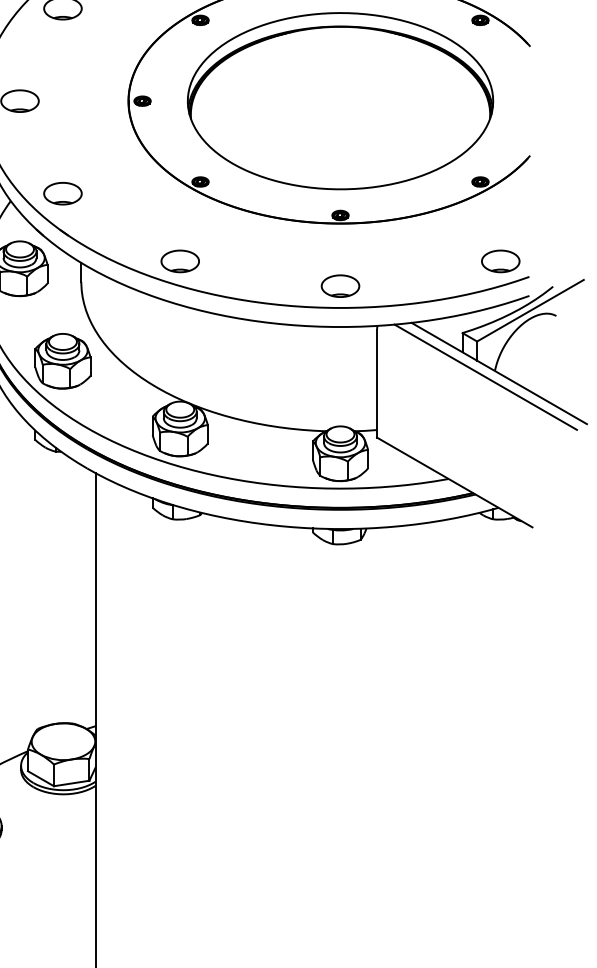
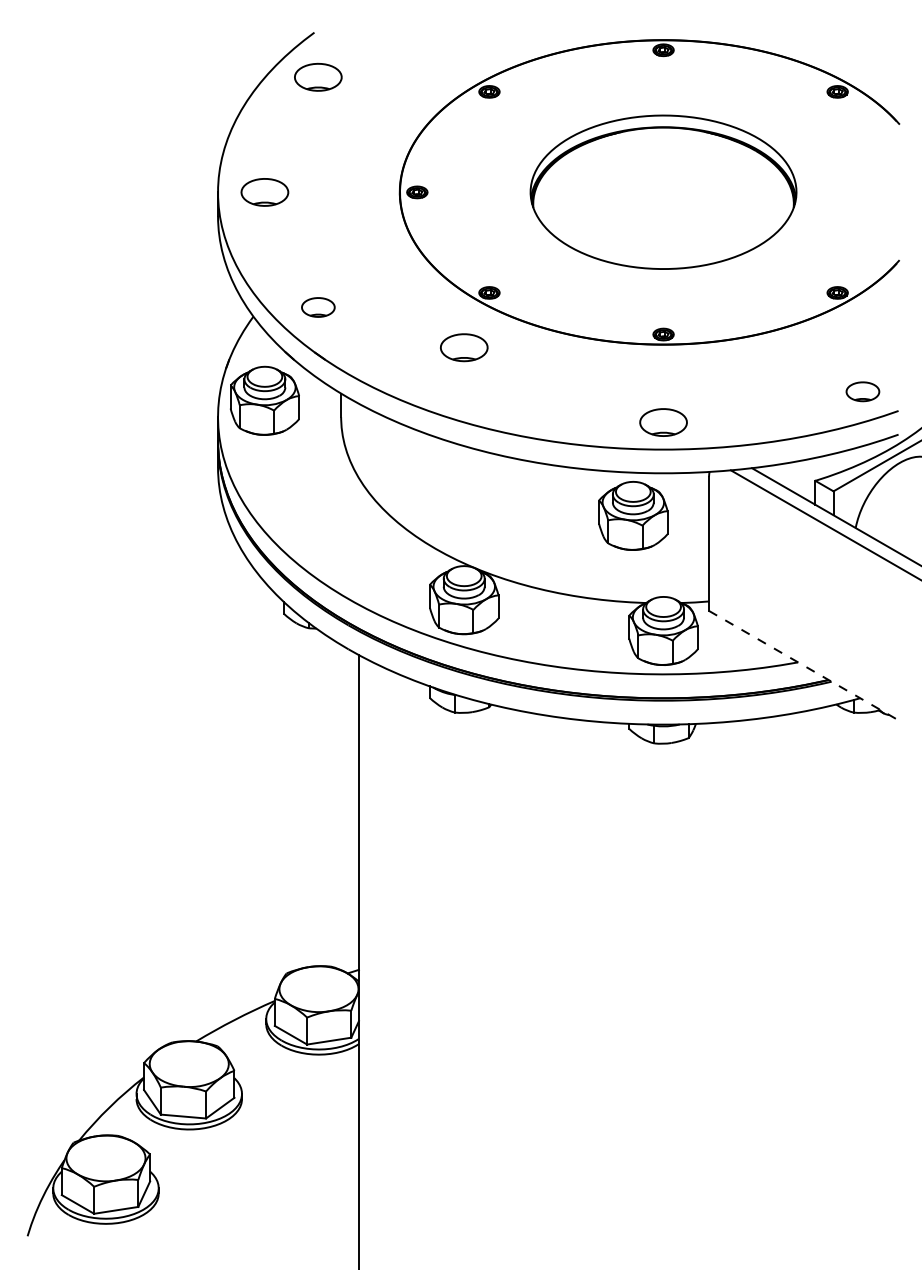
part: (340, 100) -> (663, 191), size x0.7
part: (63, 193) -> (318, 307), size x0.7
part: (180, 261) -> (464, 347), moved
part: (500, 261) -> (862, 391), size x0.7
part: (63, 360) -> (633, 515), moved
line: (454, 482) -> (805, 666), solid -> dashed

